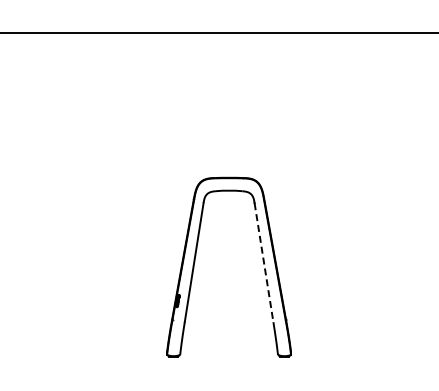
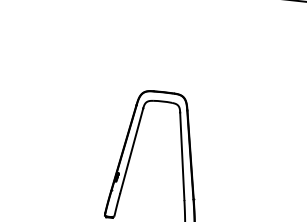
line: (264, 263) -> (182, 156), dashed -> solid

